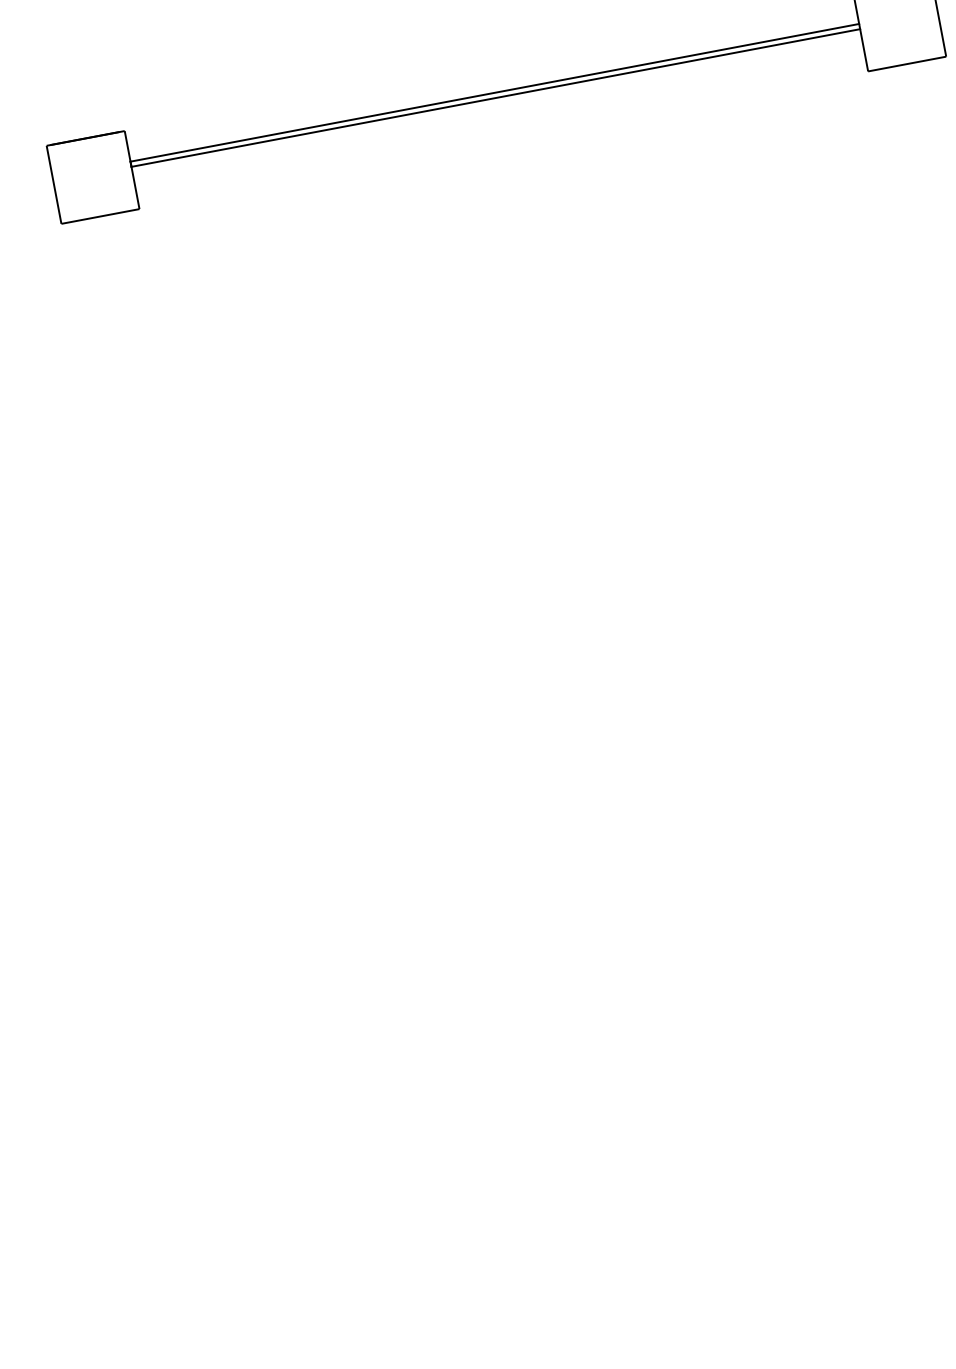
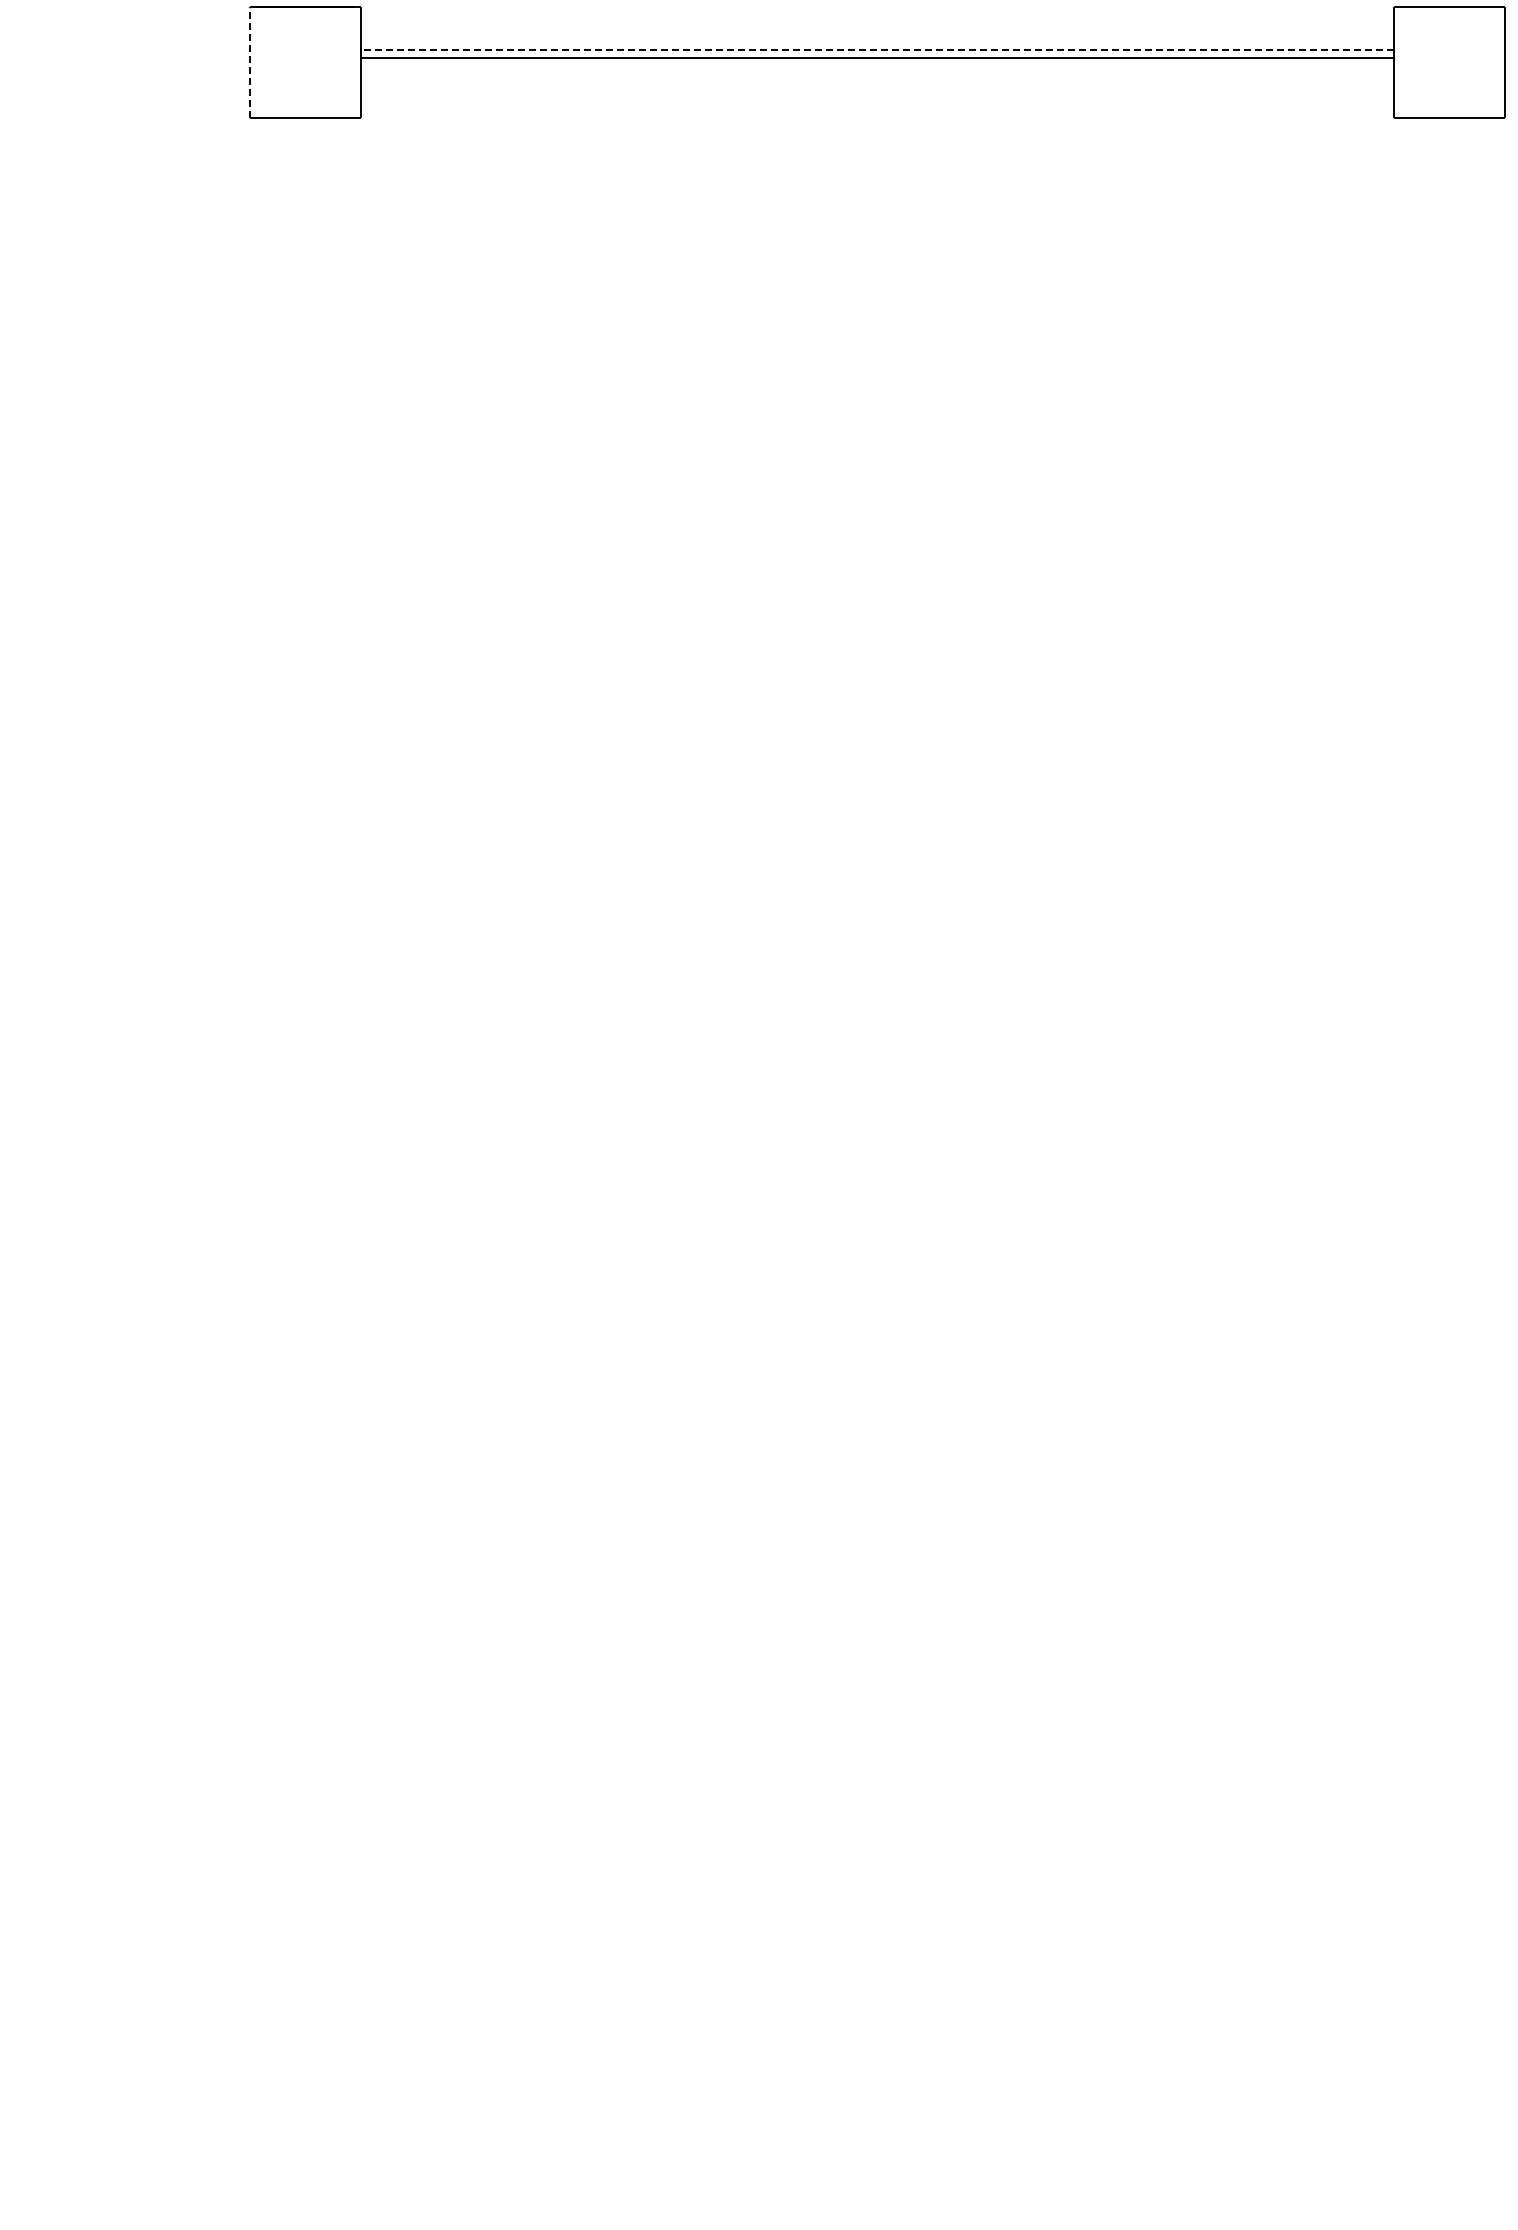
line: (494, 92) -> (877, 50), solid -> dashed
line: (54, 184) -> (250, 61), solid -> dashed

